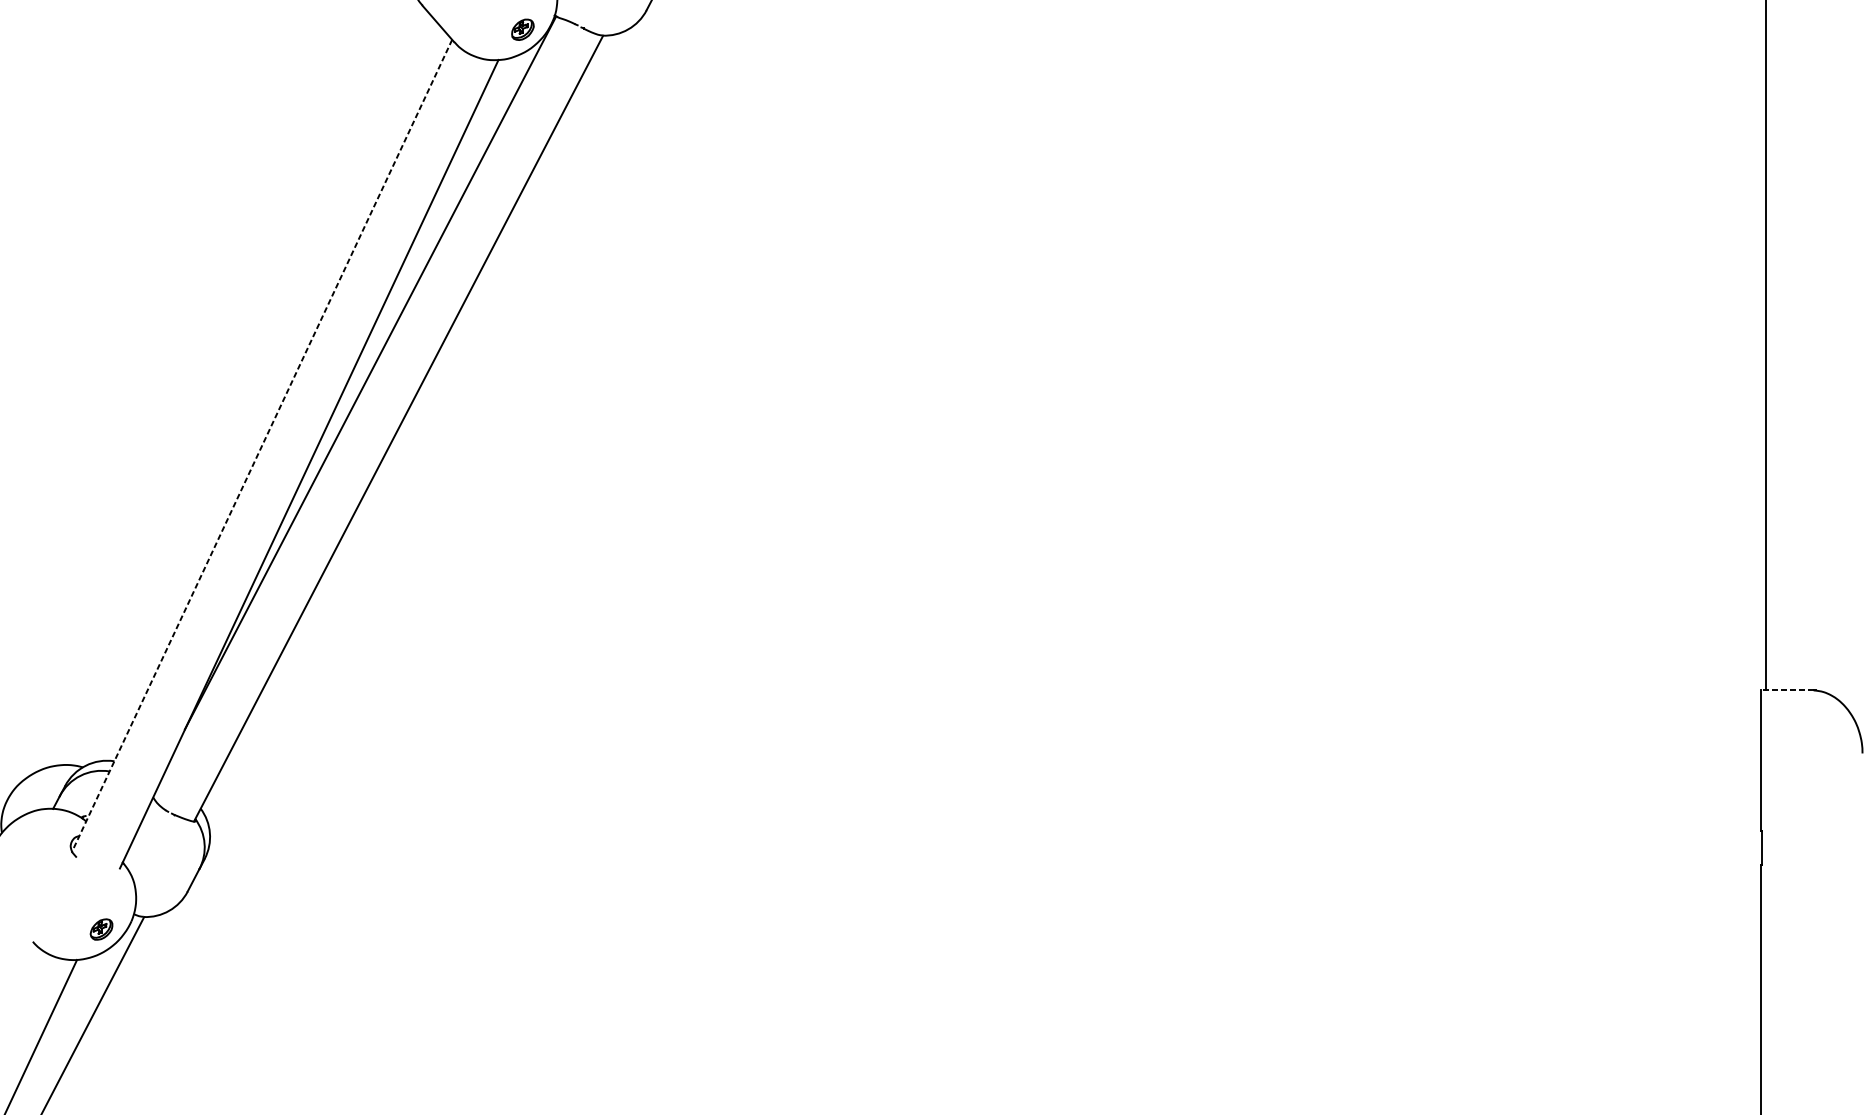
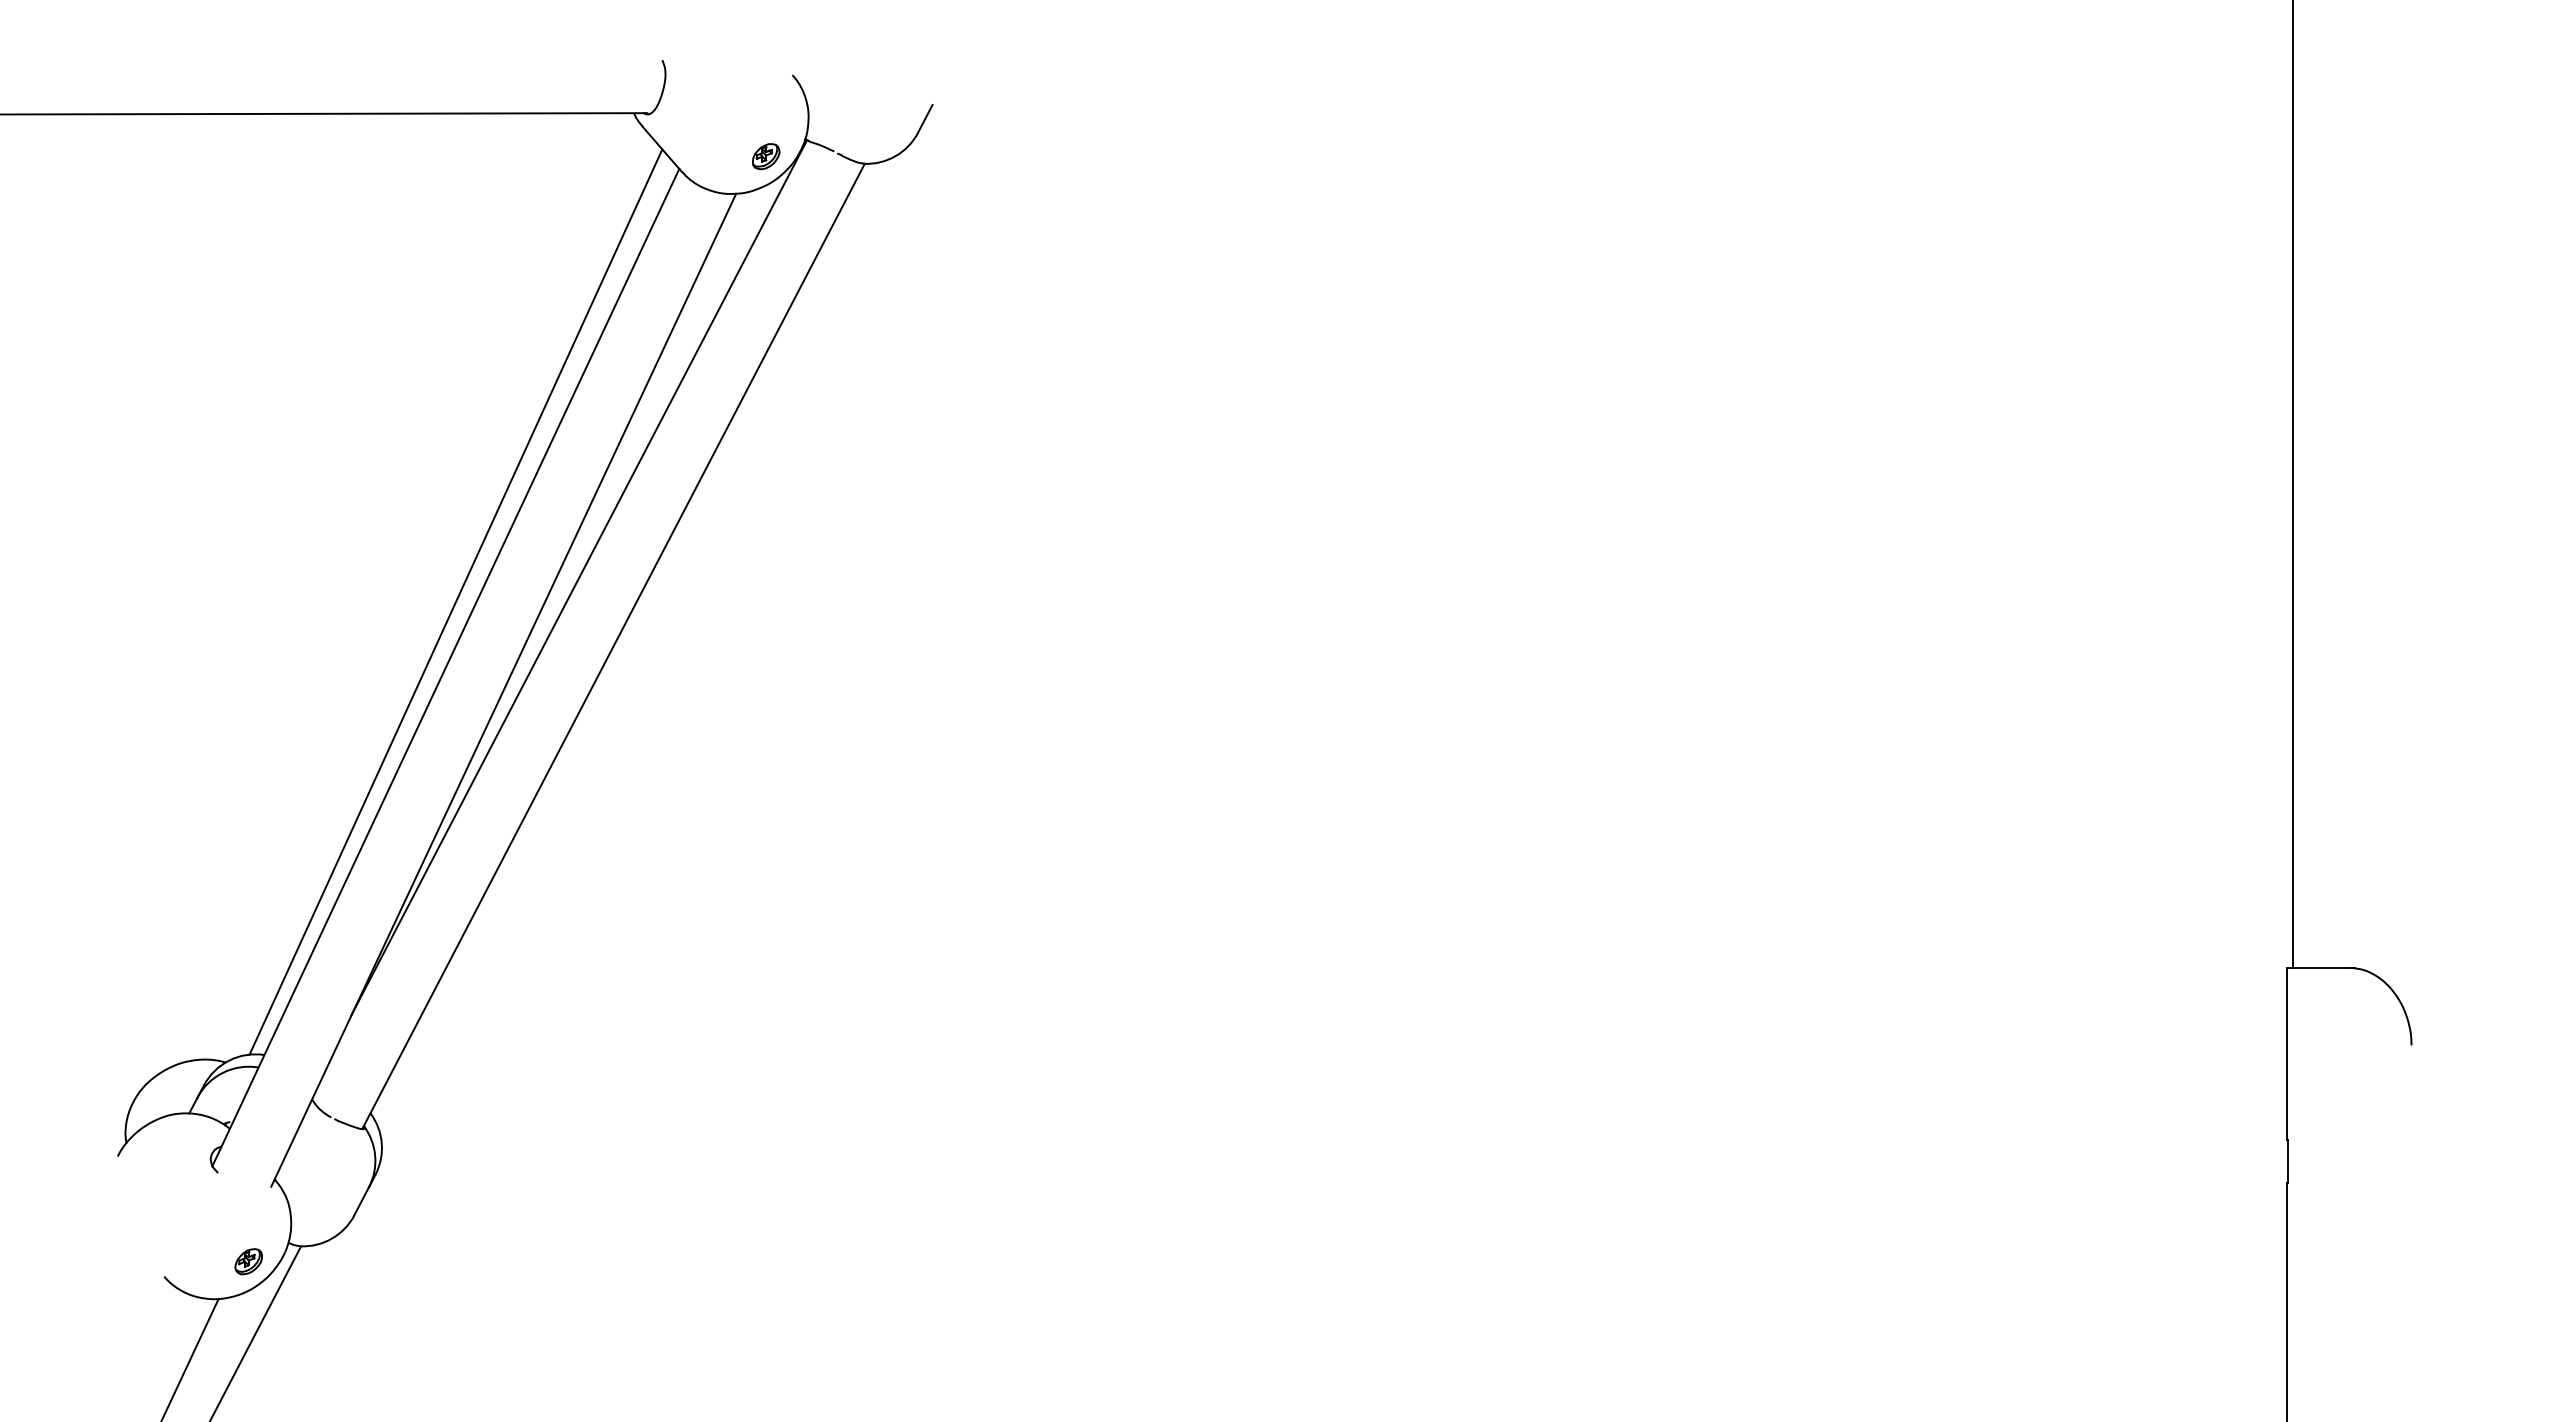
line: (269, 392) -> (455, 601), added
line: (261, 445) -> (445, 667), dashed -> solid
line: (1786, 690) -> (2318, 968), dashed -> solid

